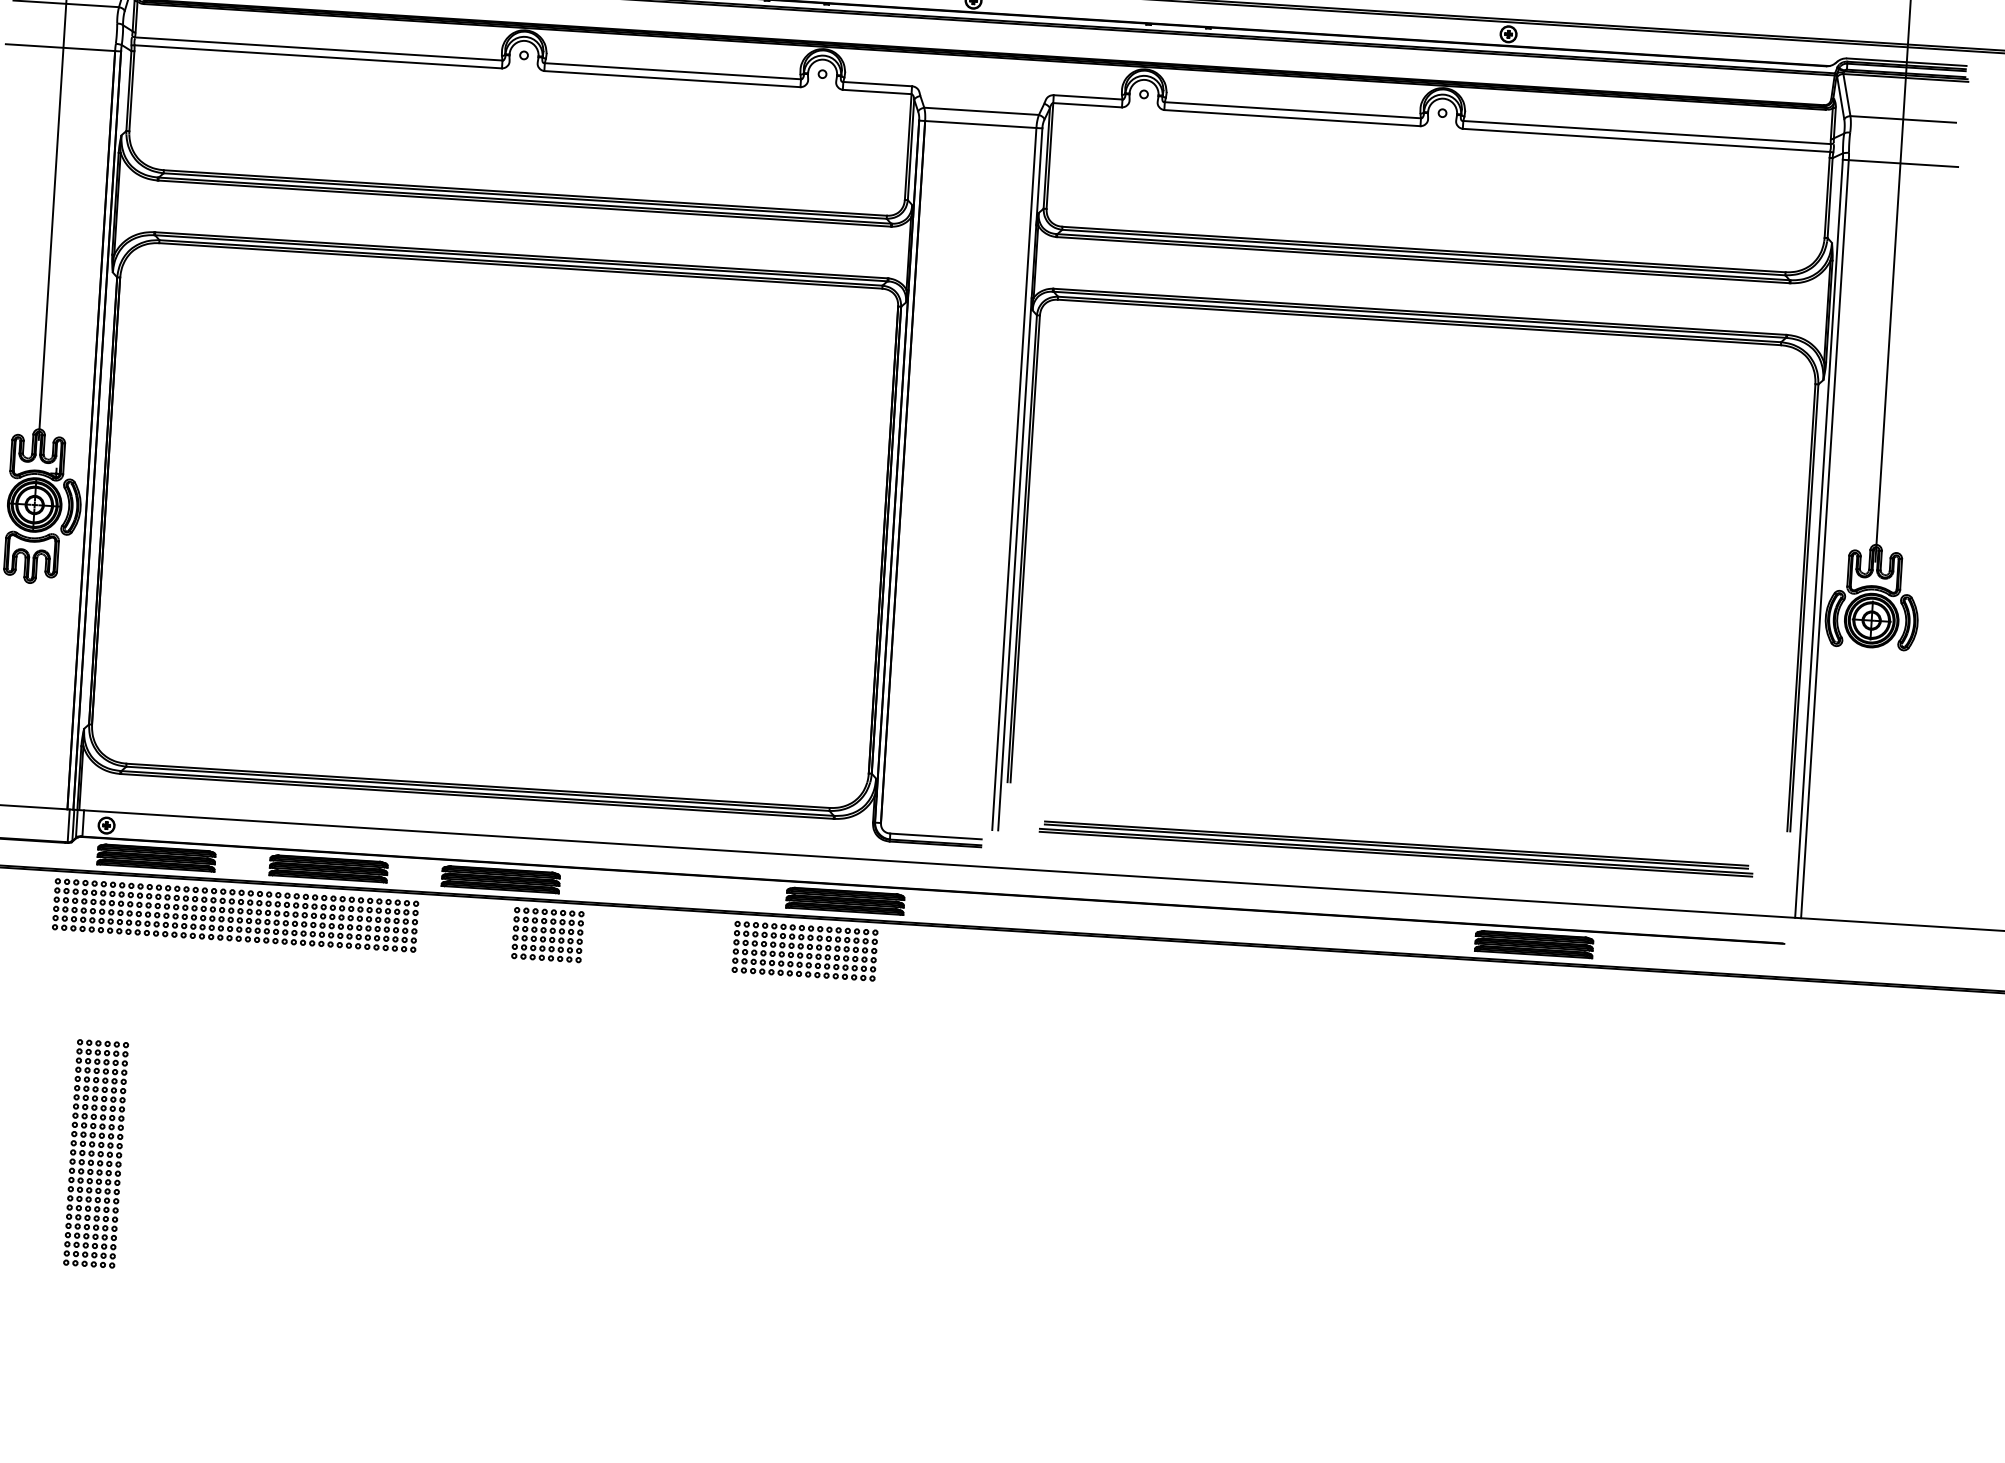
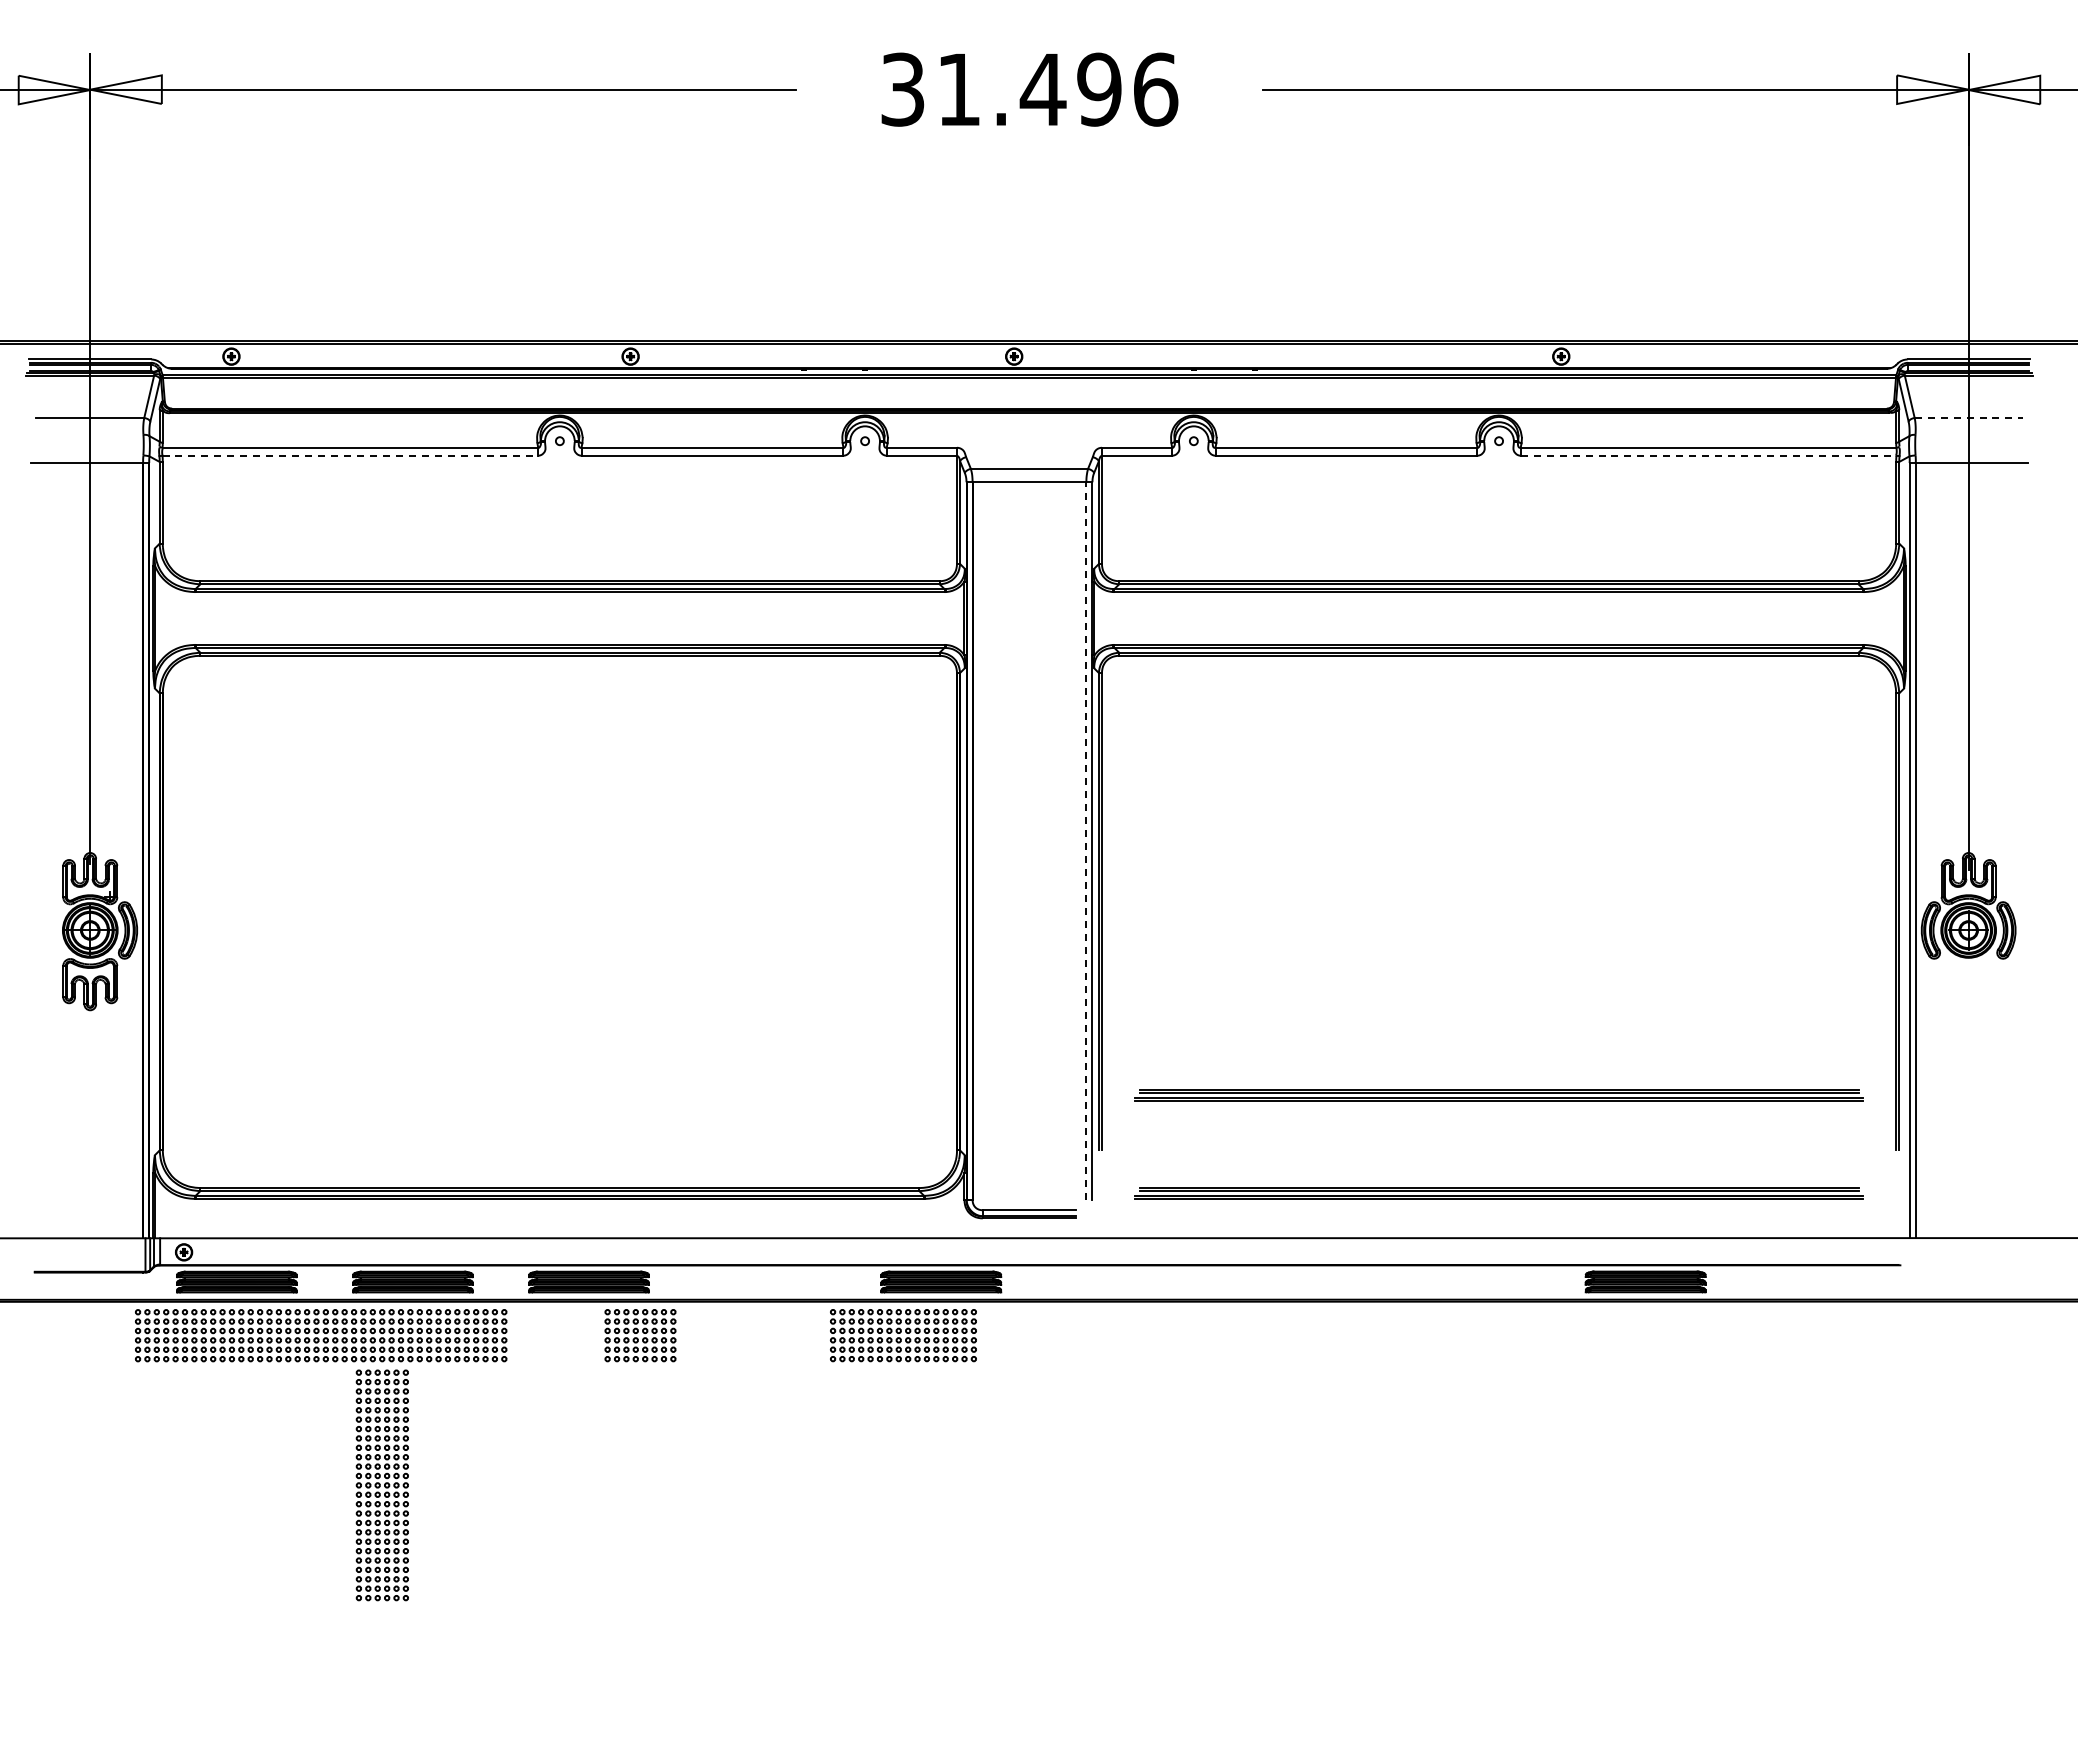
line: (318, 56) -> (350, 455), solid -> dashed
line: (1903, 119) -> (1968, 418), solid -> dashed
line: (1646, 140) -> (1708, 455), solid -> dashed
line: (1014, 479) -> (1086, 841), solid -> dashed
part: (1401, 753) -> (1498, 1095), added
part: (95, 1153) -> (381, 1485), moved

